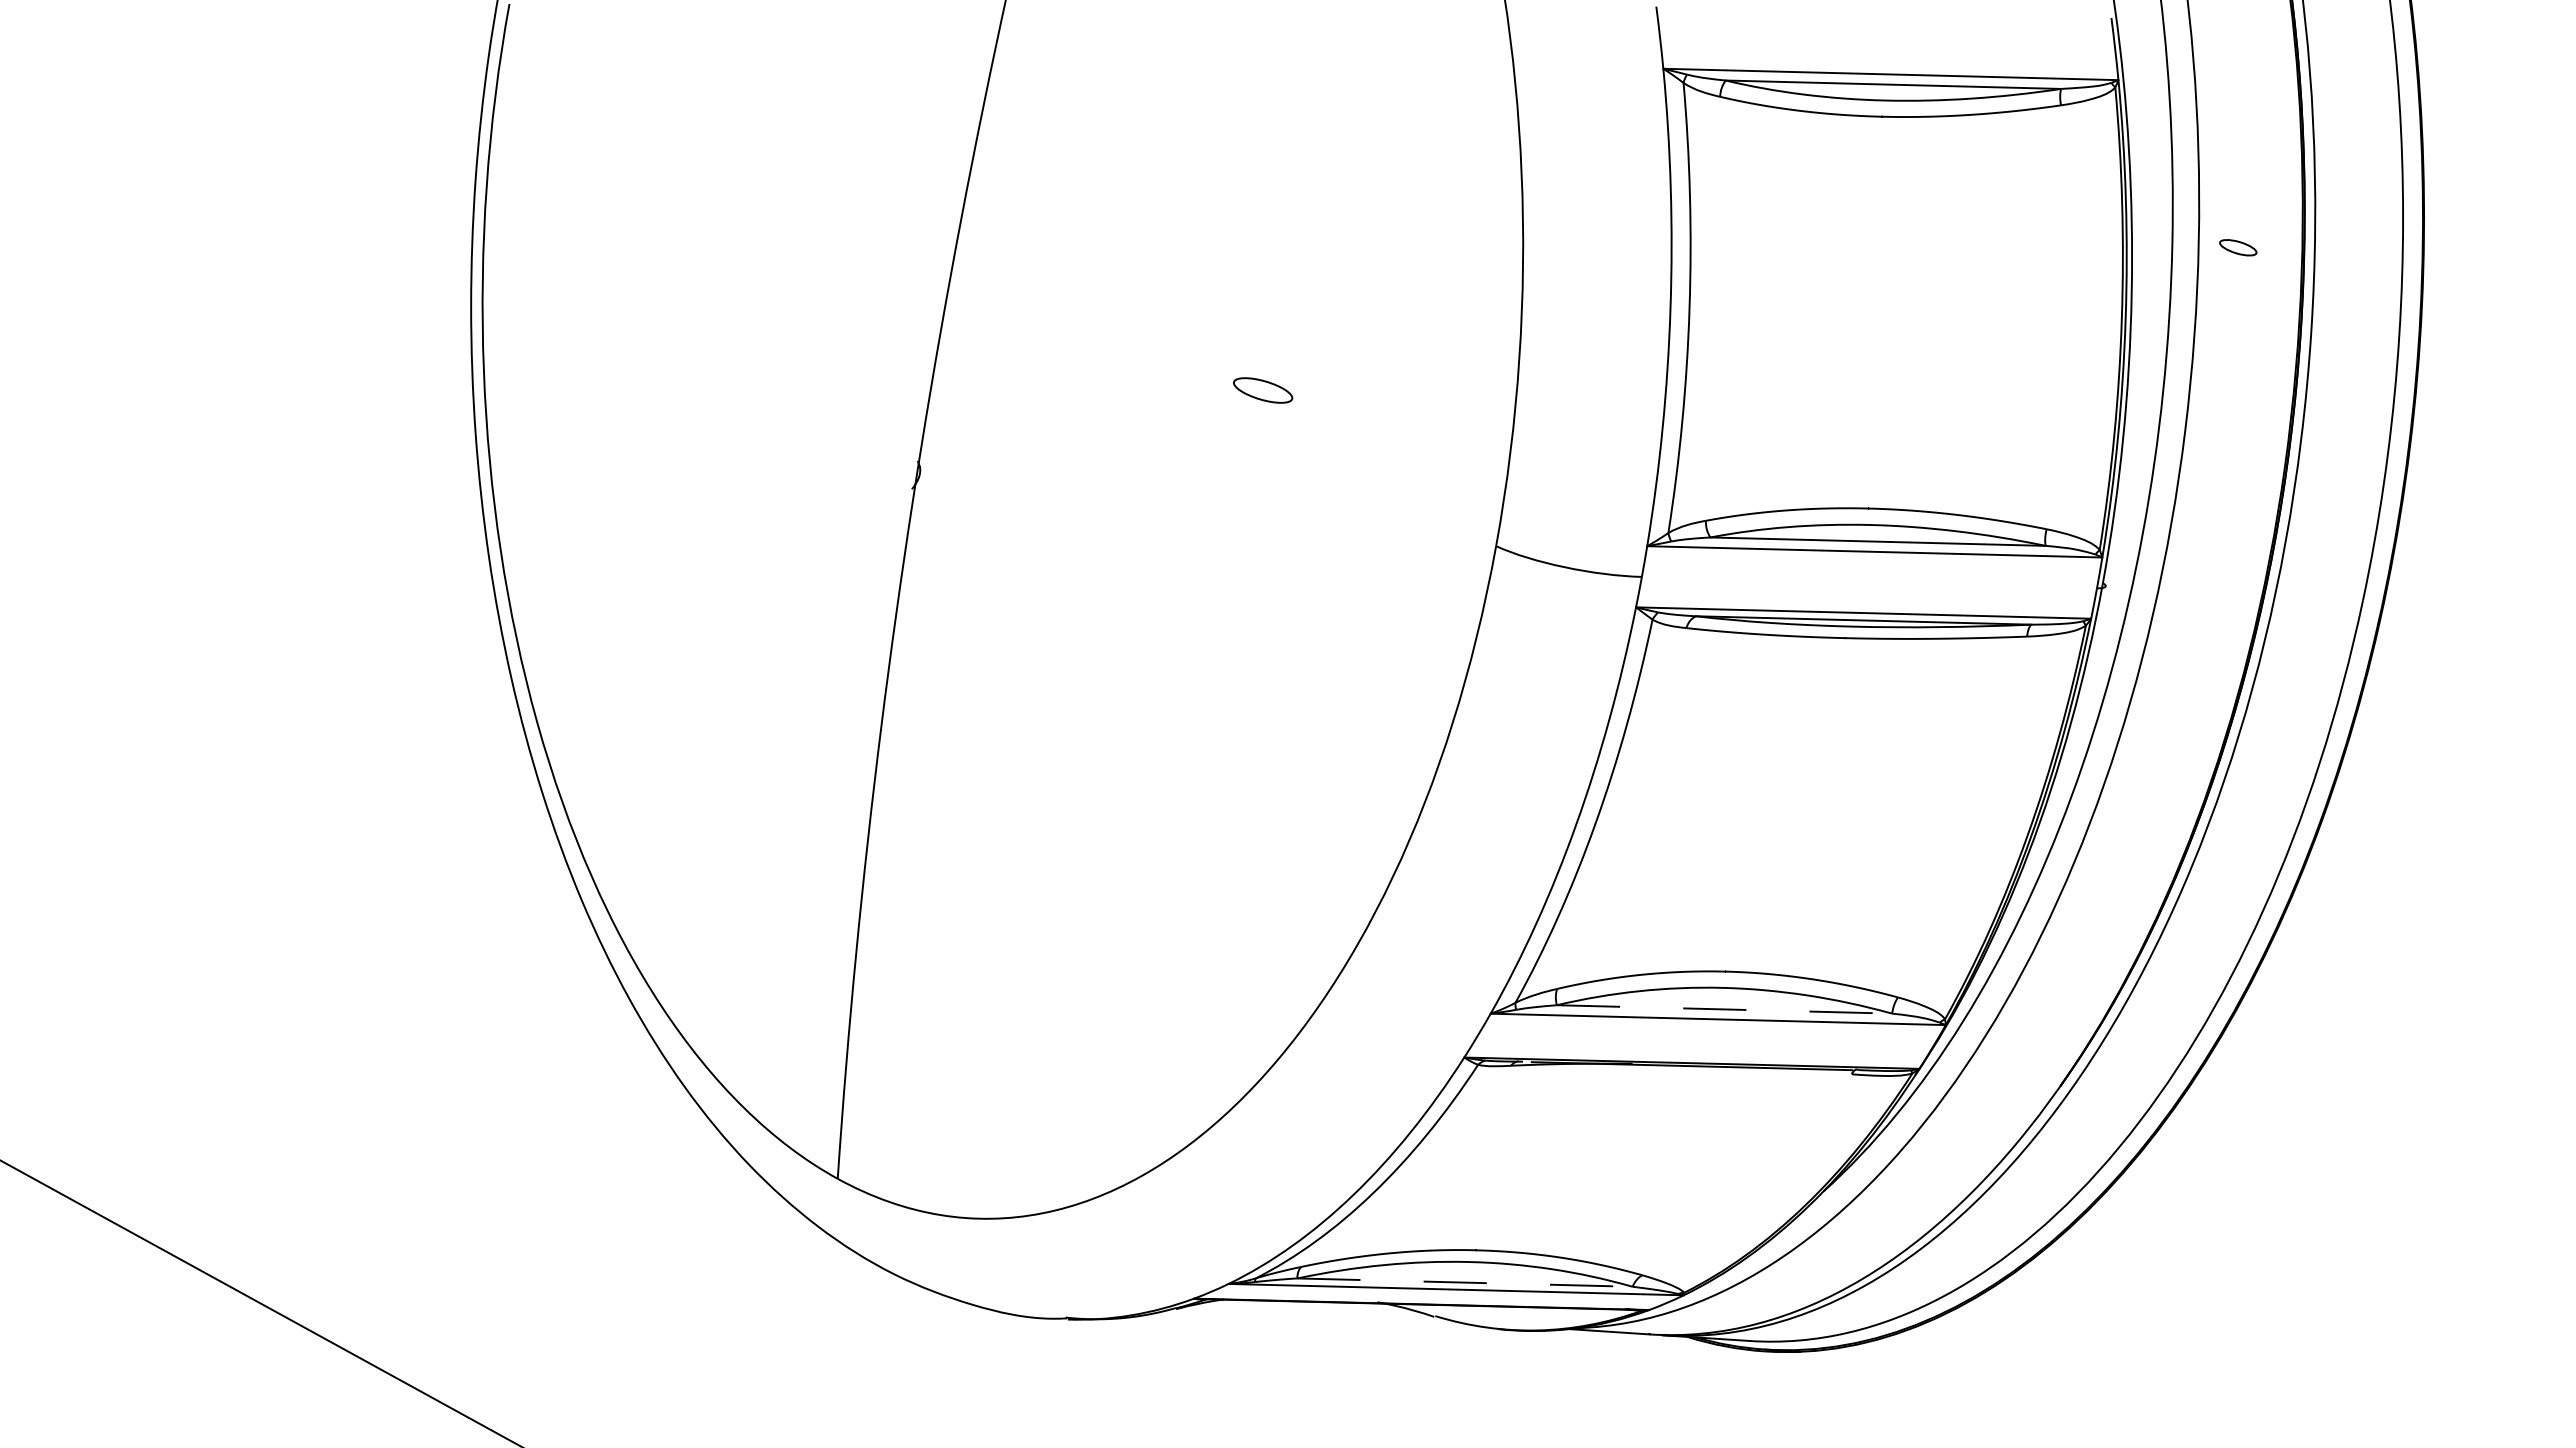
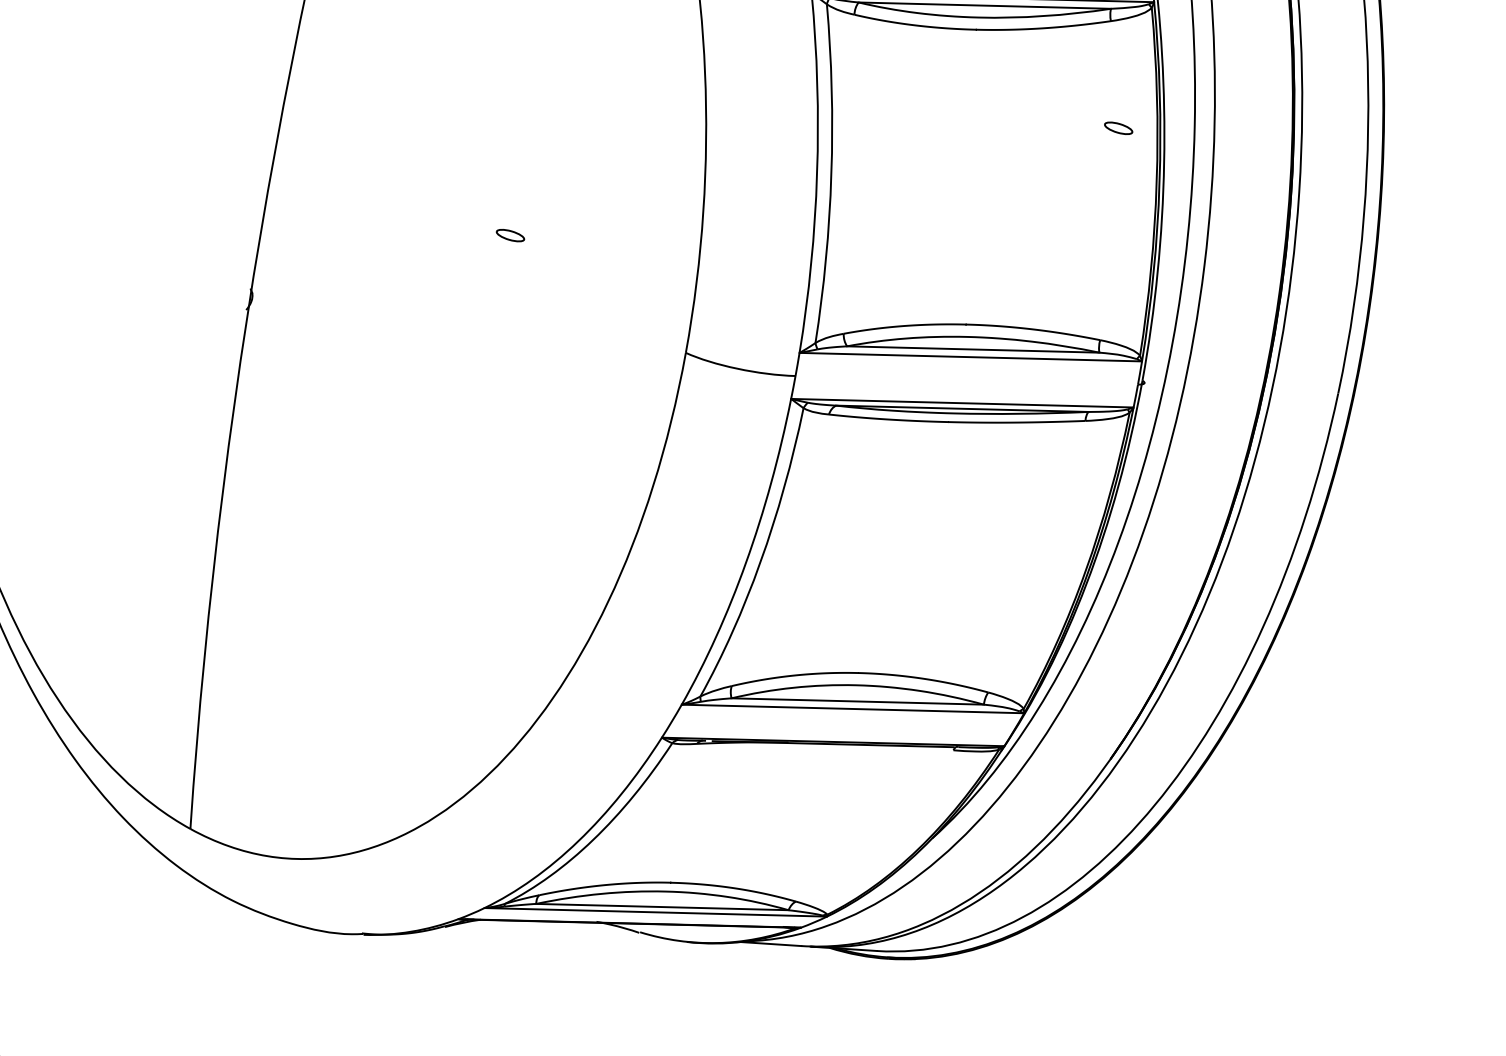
part: (2238, 247) -> (1118, 128), moved
part: (1262, 389) -> (510, 234), size x0.62
line: (1724, 1009) -> (857, 701), dashed -> solid
line: (1464, 1282) -> (662, 906), dashed -> solid

